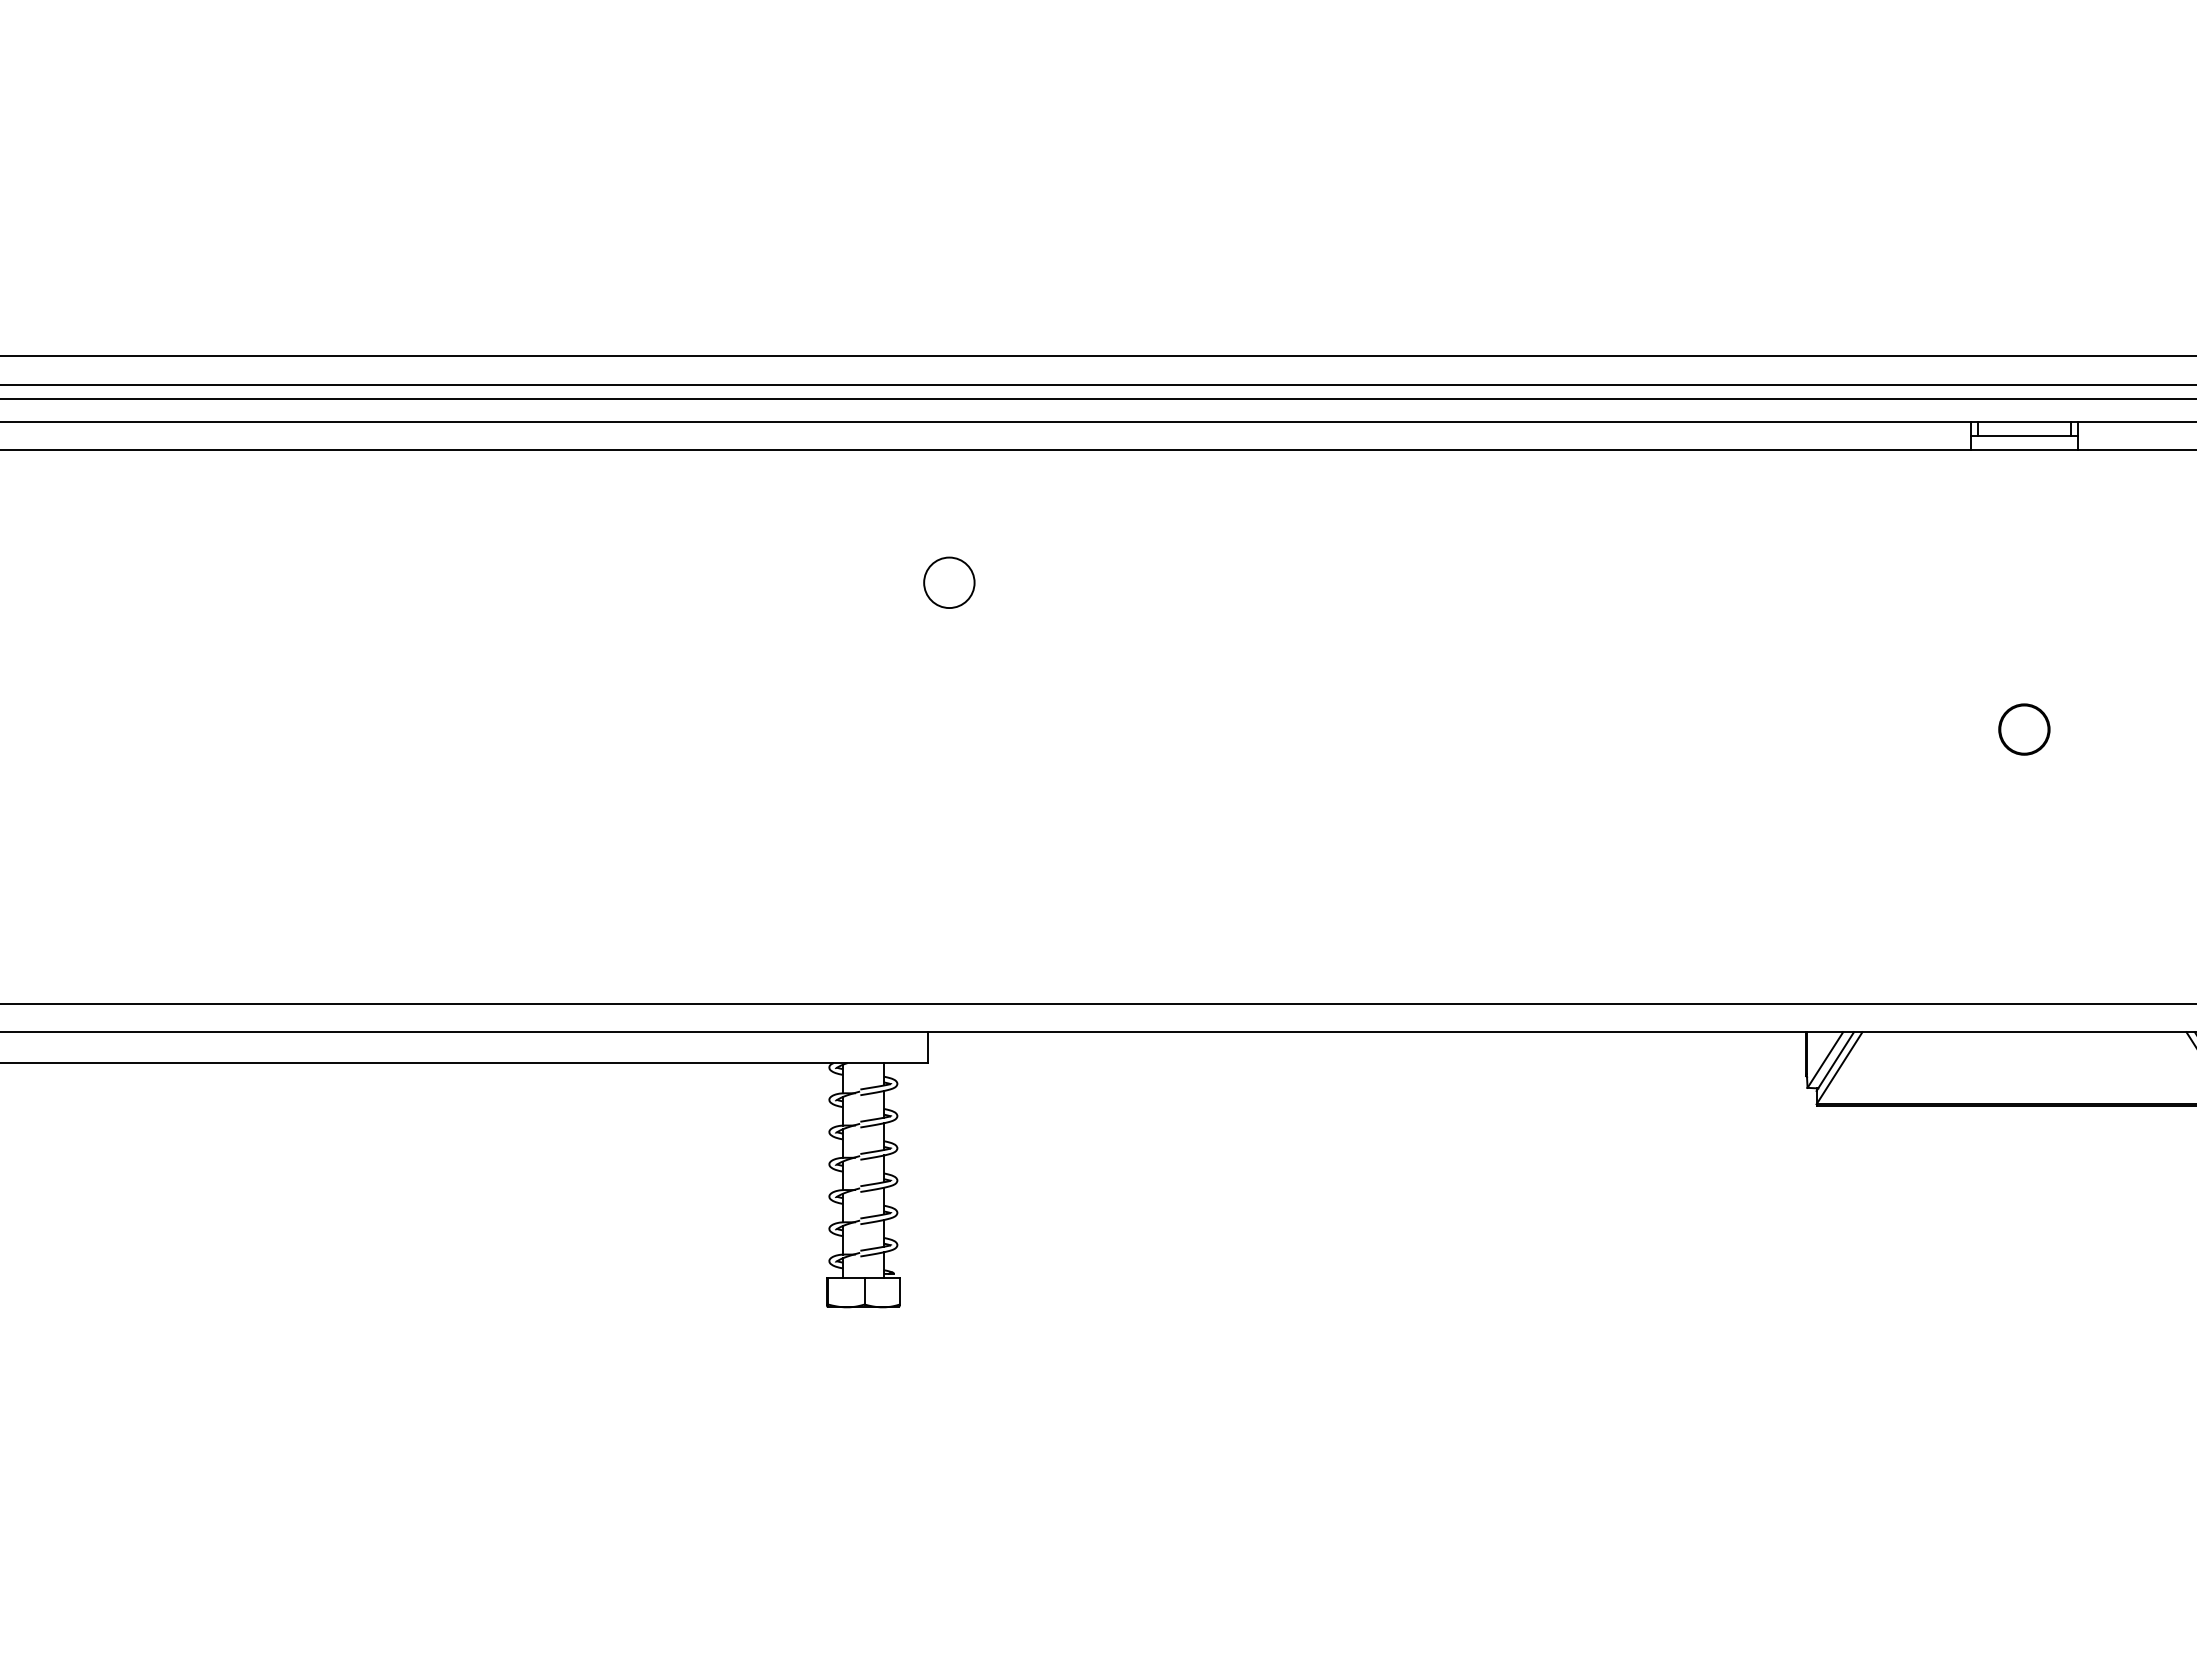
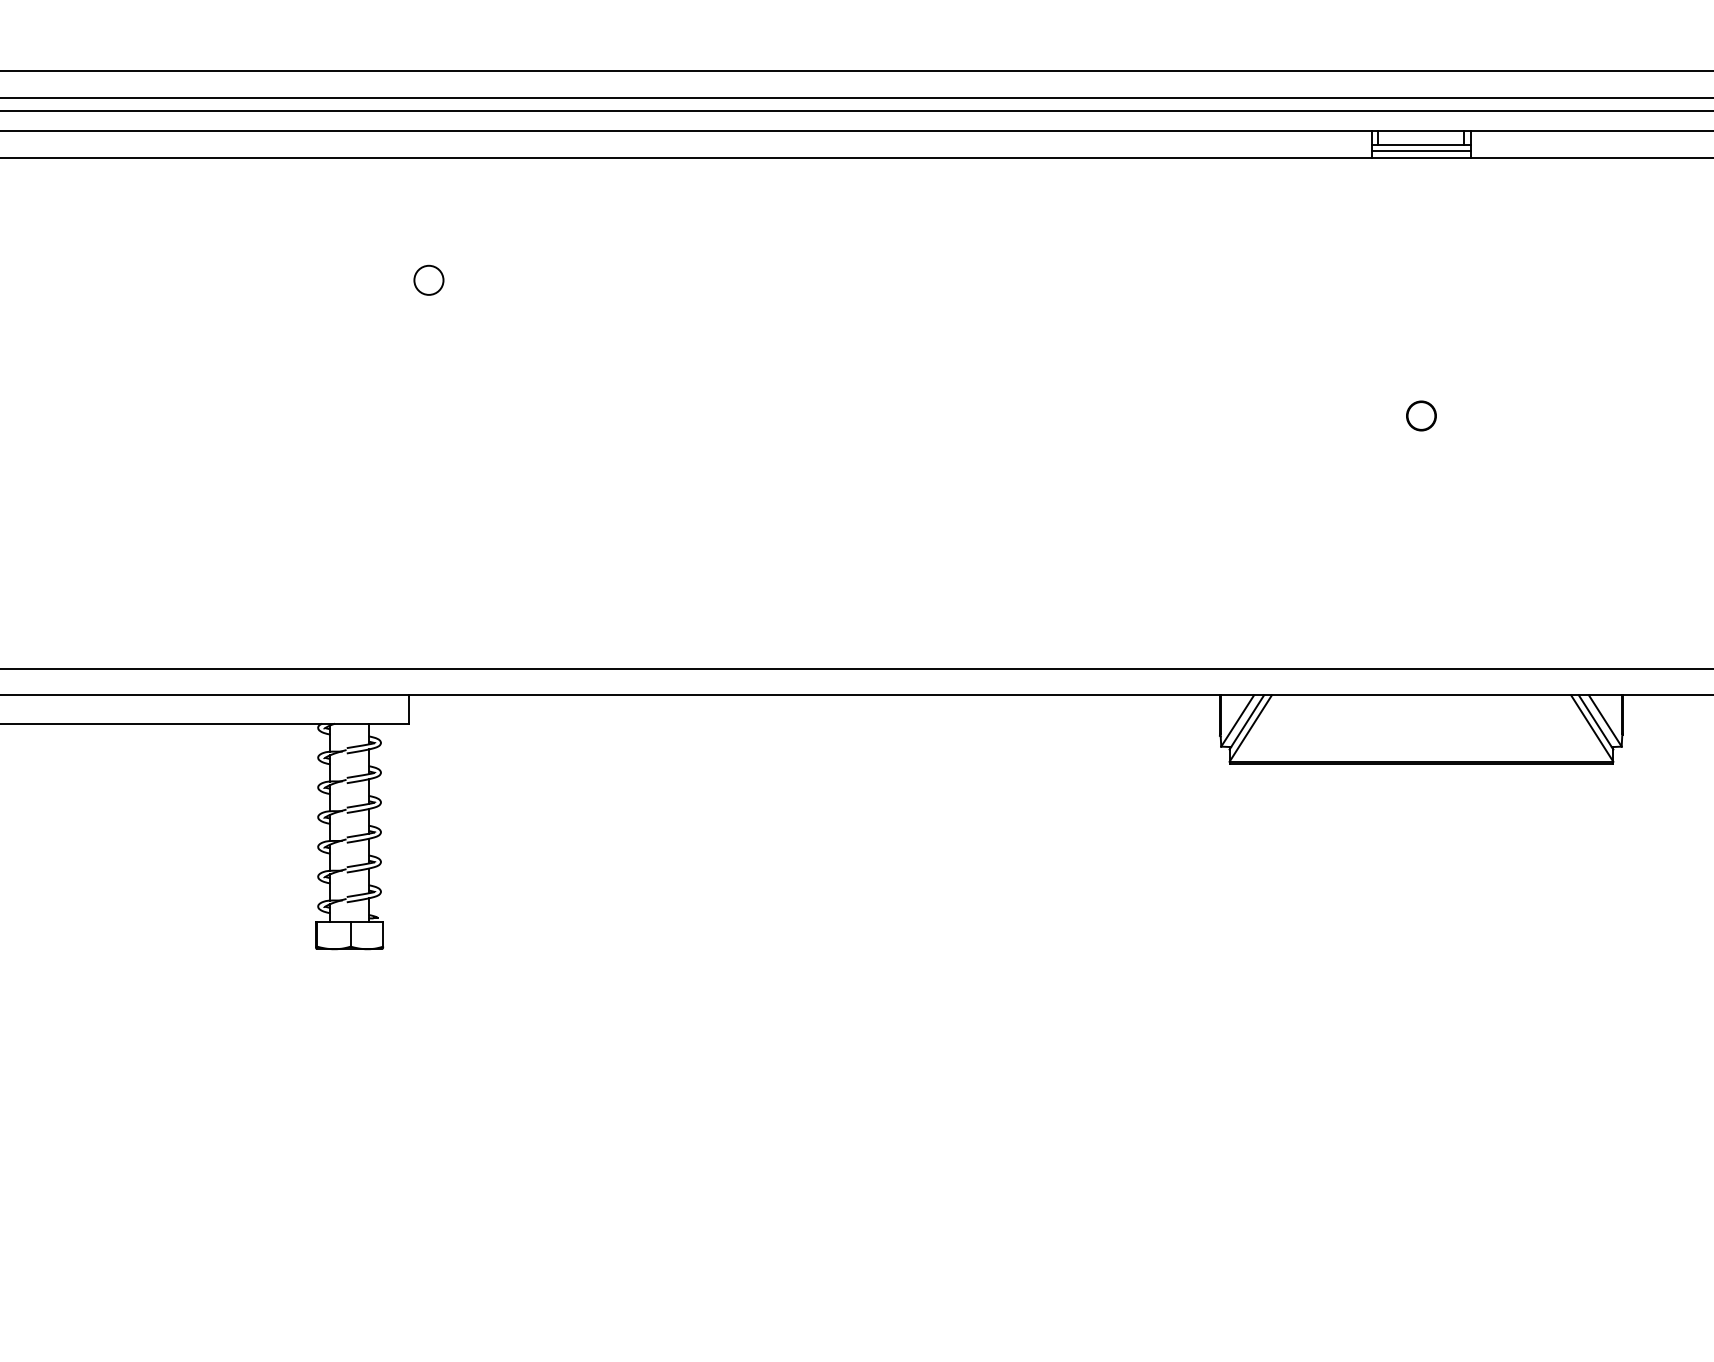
line: (2024, 442) -> (1421, 150), added
circle: (949, 582) -> (429, 280), size x0.62
part: (2024, 729) -> (1421, 415), size x0.62

